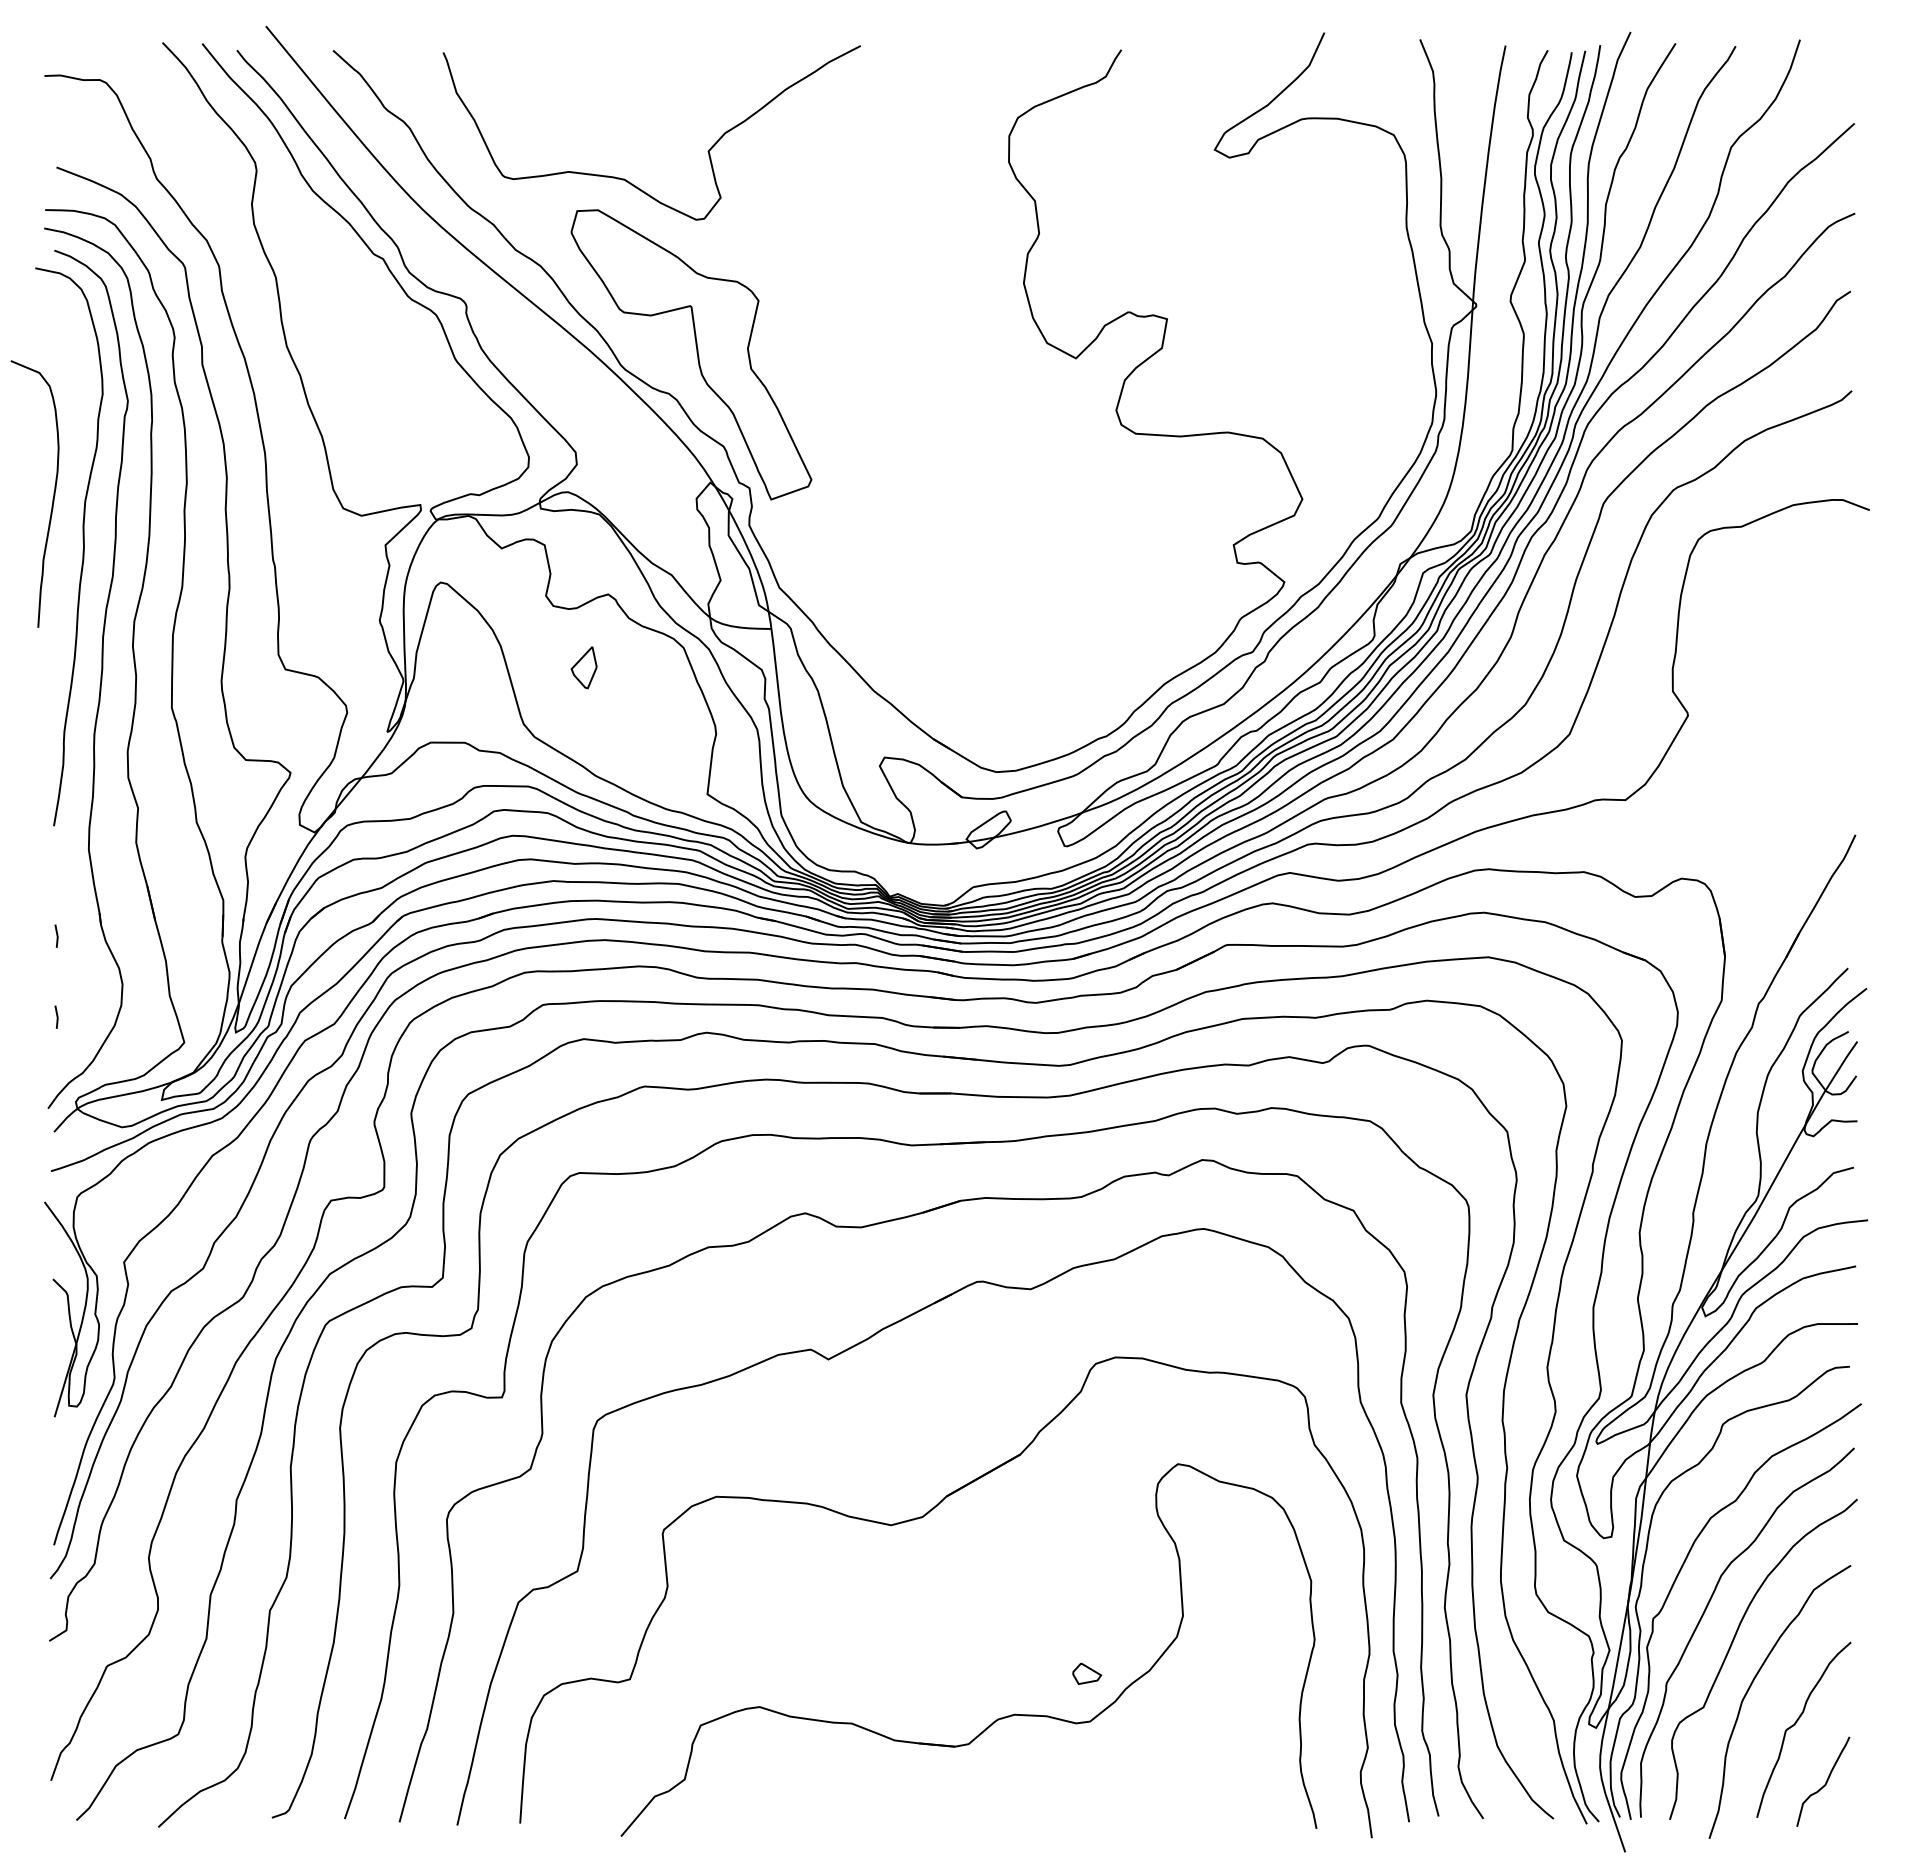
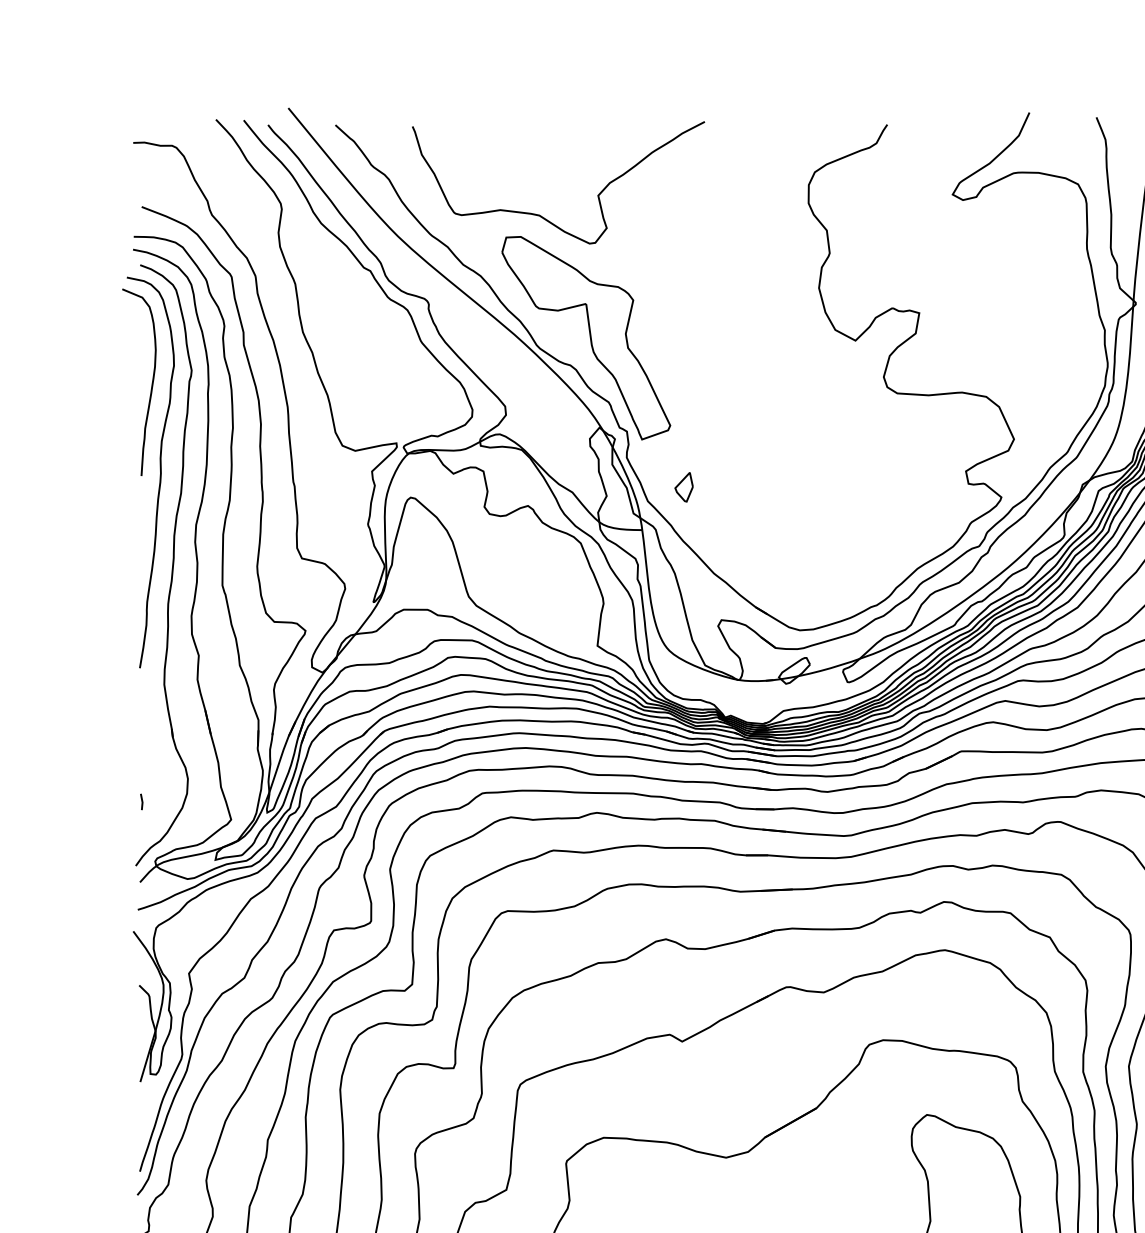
curve: (52, 498) -> (151, 385), moved
part: (583, 667) -> (683, 487), moved
line: (56, 935) -> (141, 744), removed

